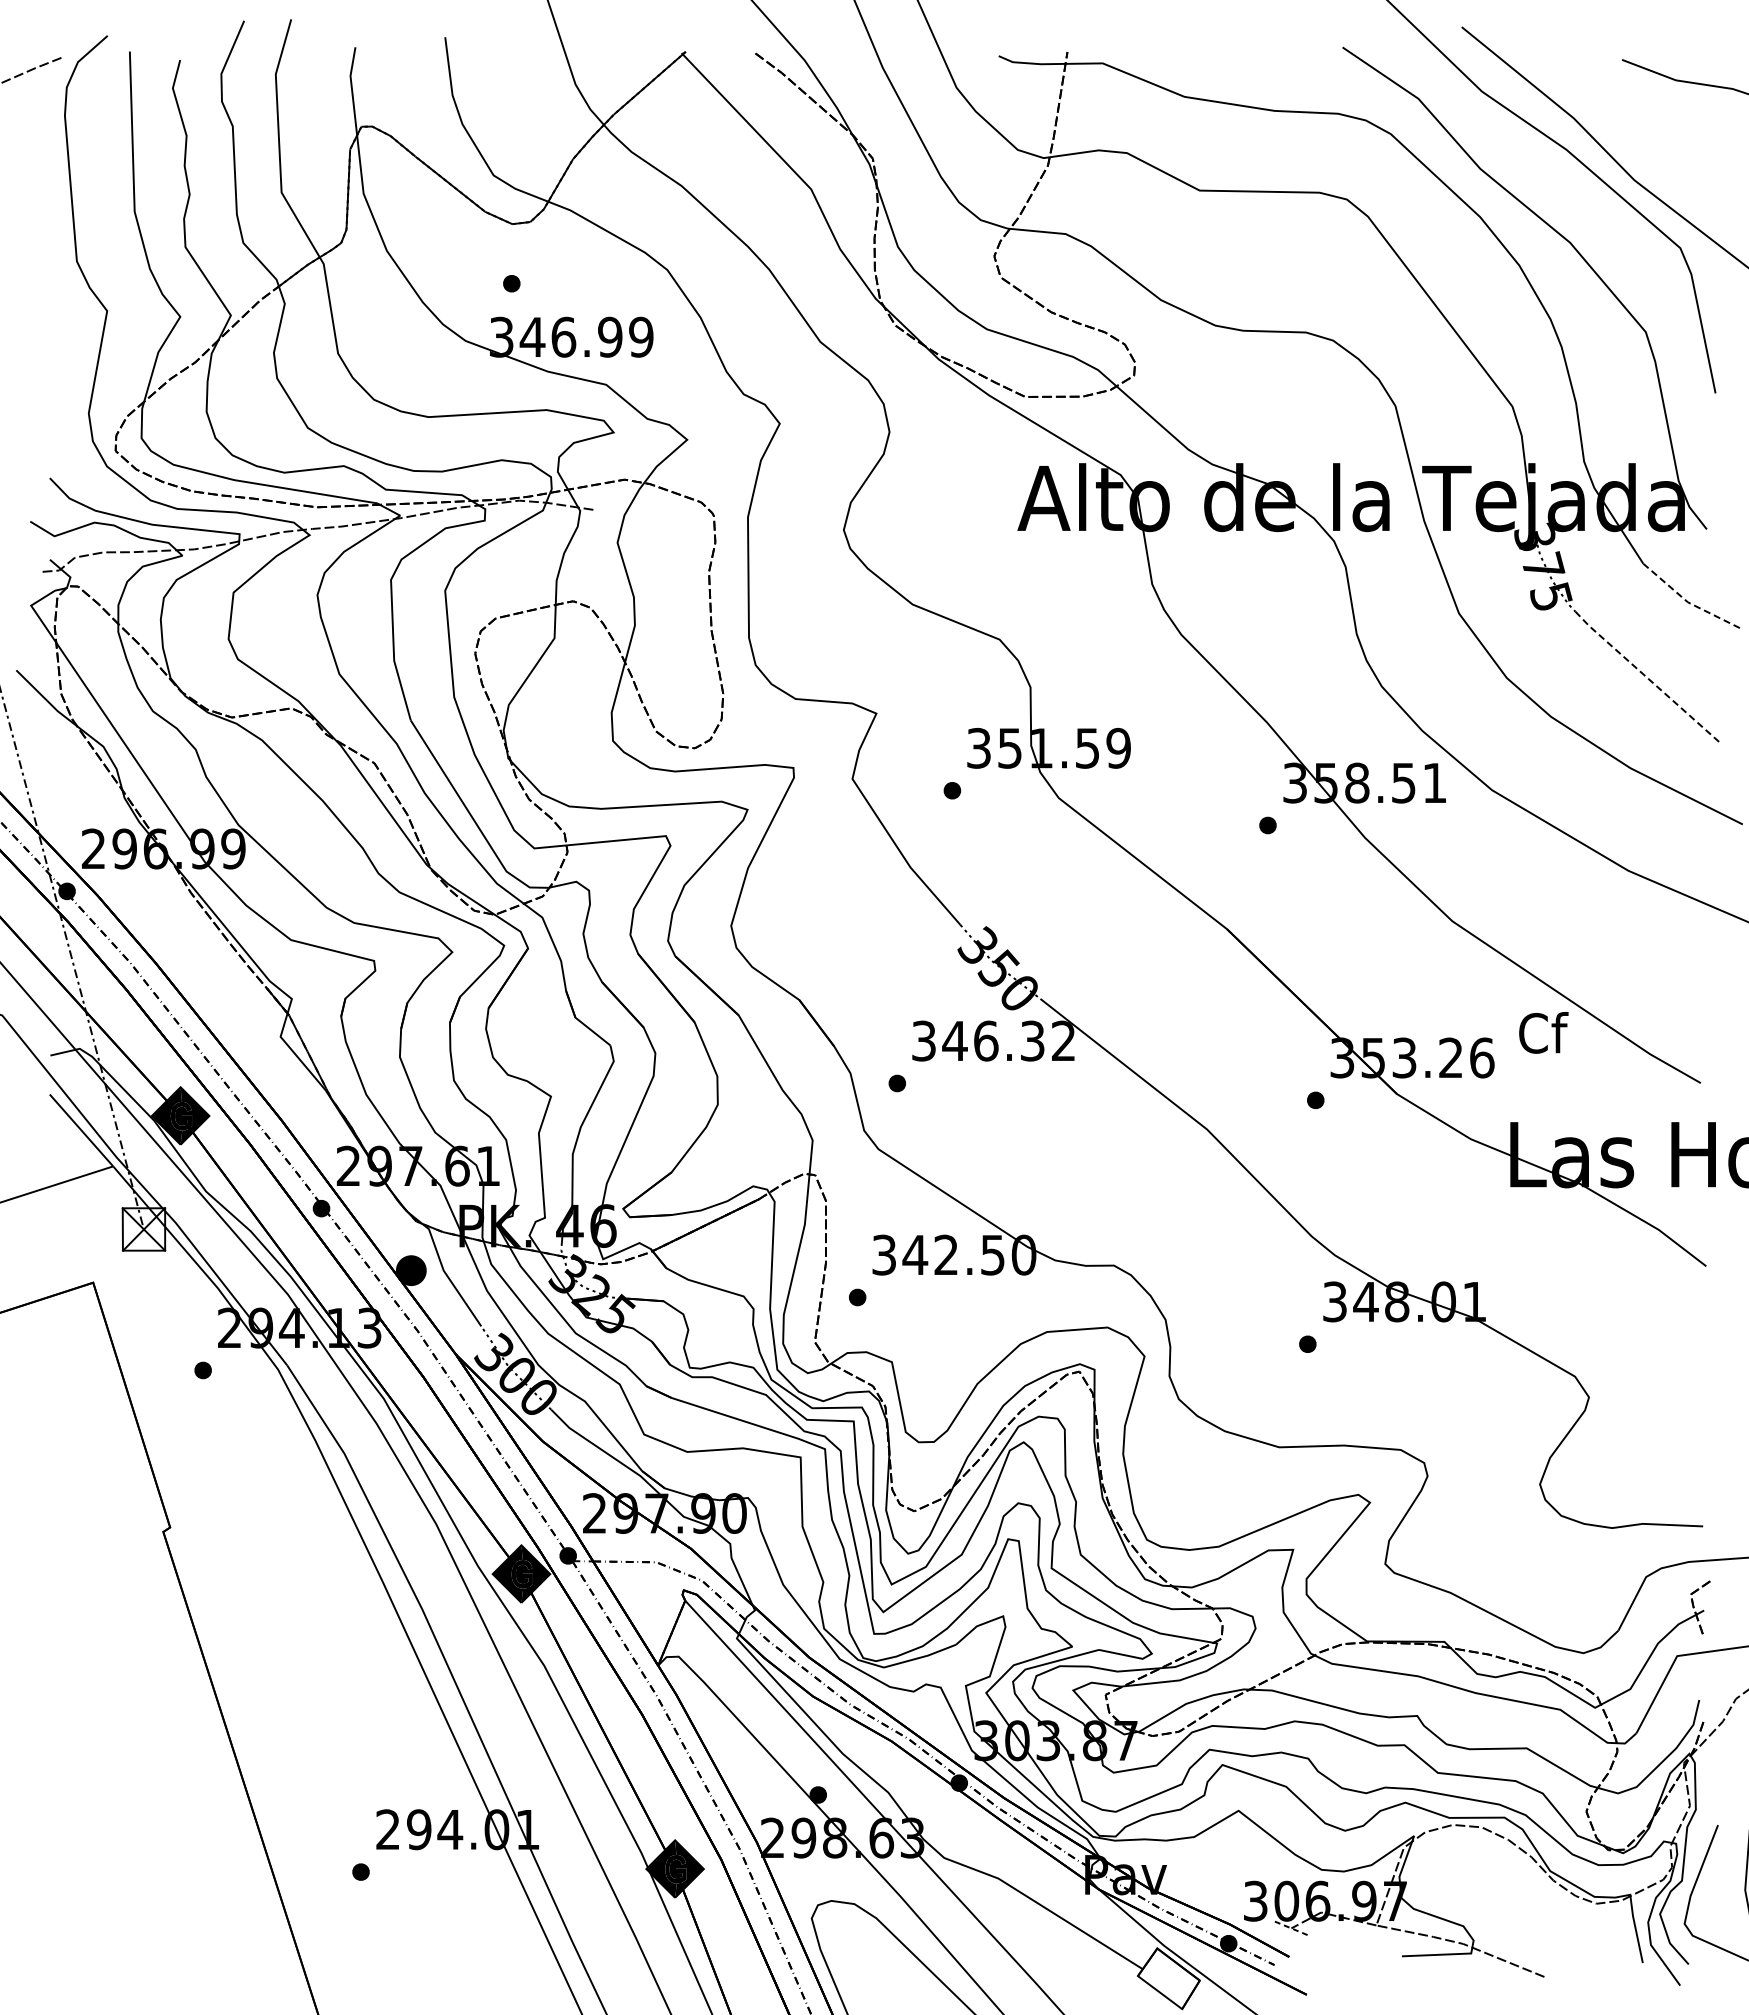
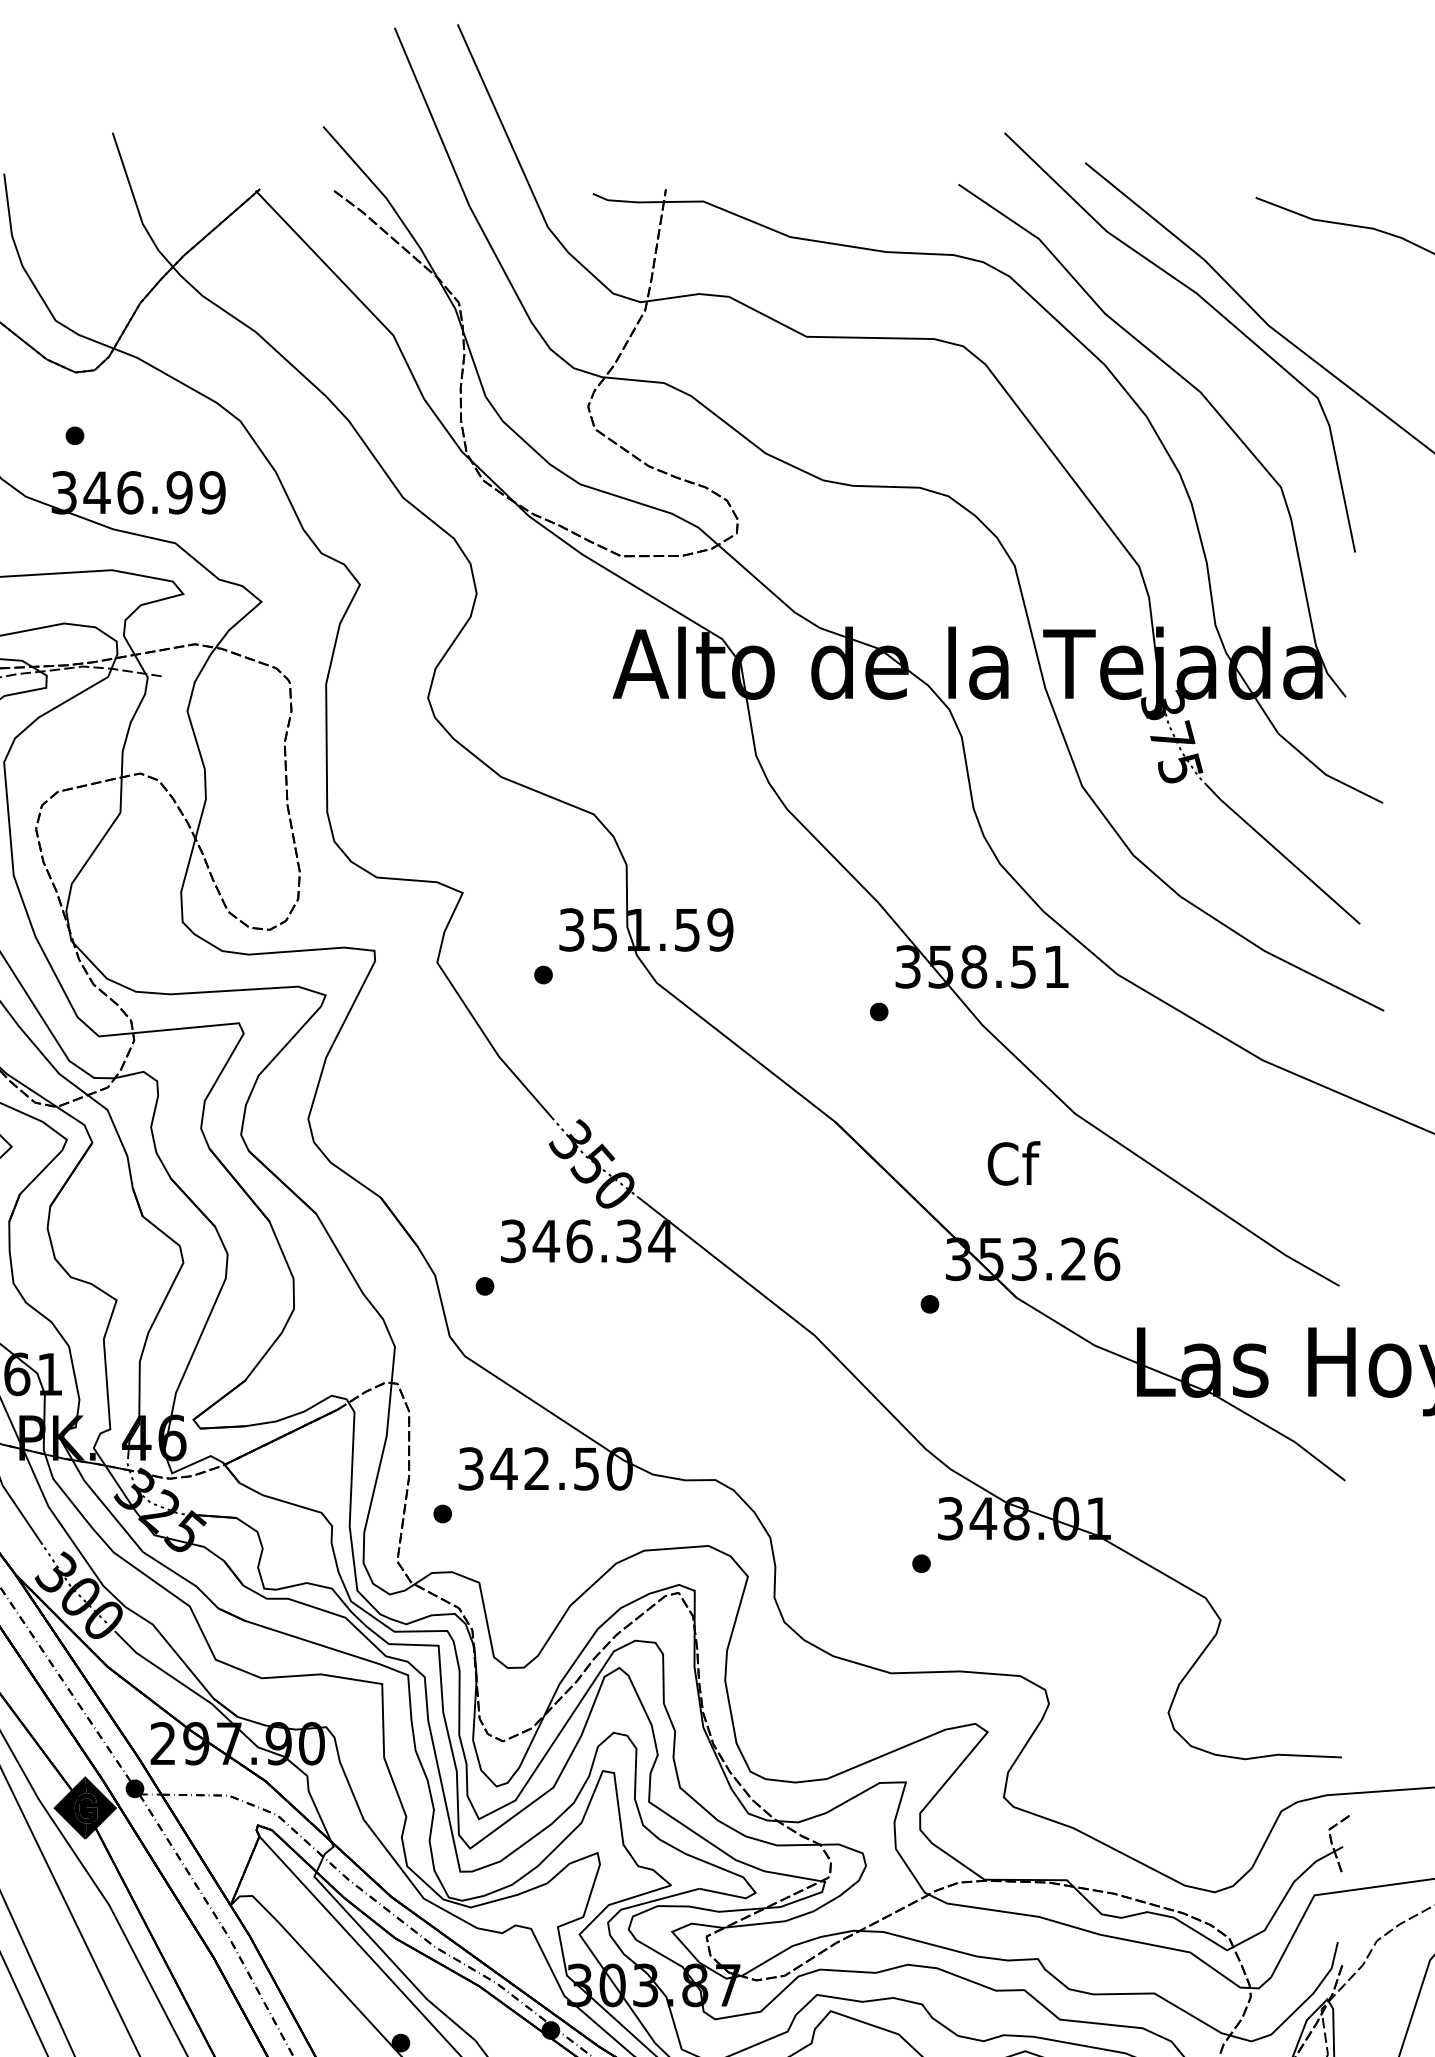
line: (1688, 602) -> (1326, 774), dashed -> solid
line: (1647, 677) -> (1282, 854), dashed -> solid
text: (1543, 1032) -> (1013, 1163), moved
text: (1063, 1040) -> (661, 1240), 346.32 -> 346.34

